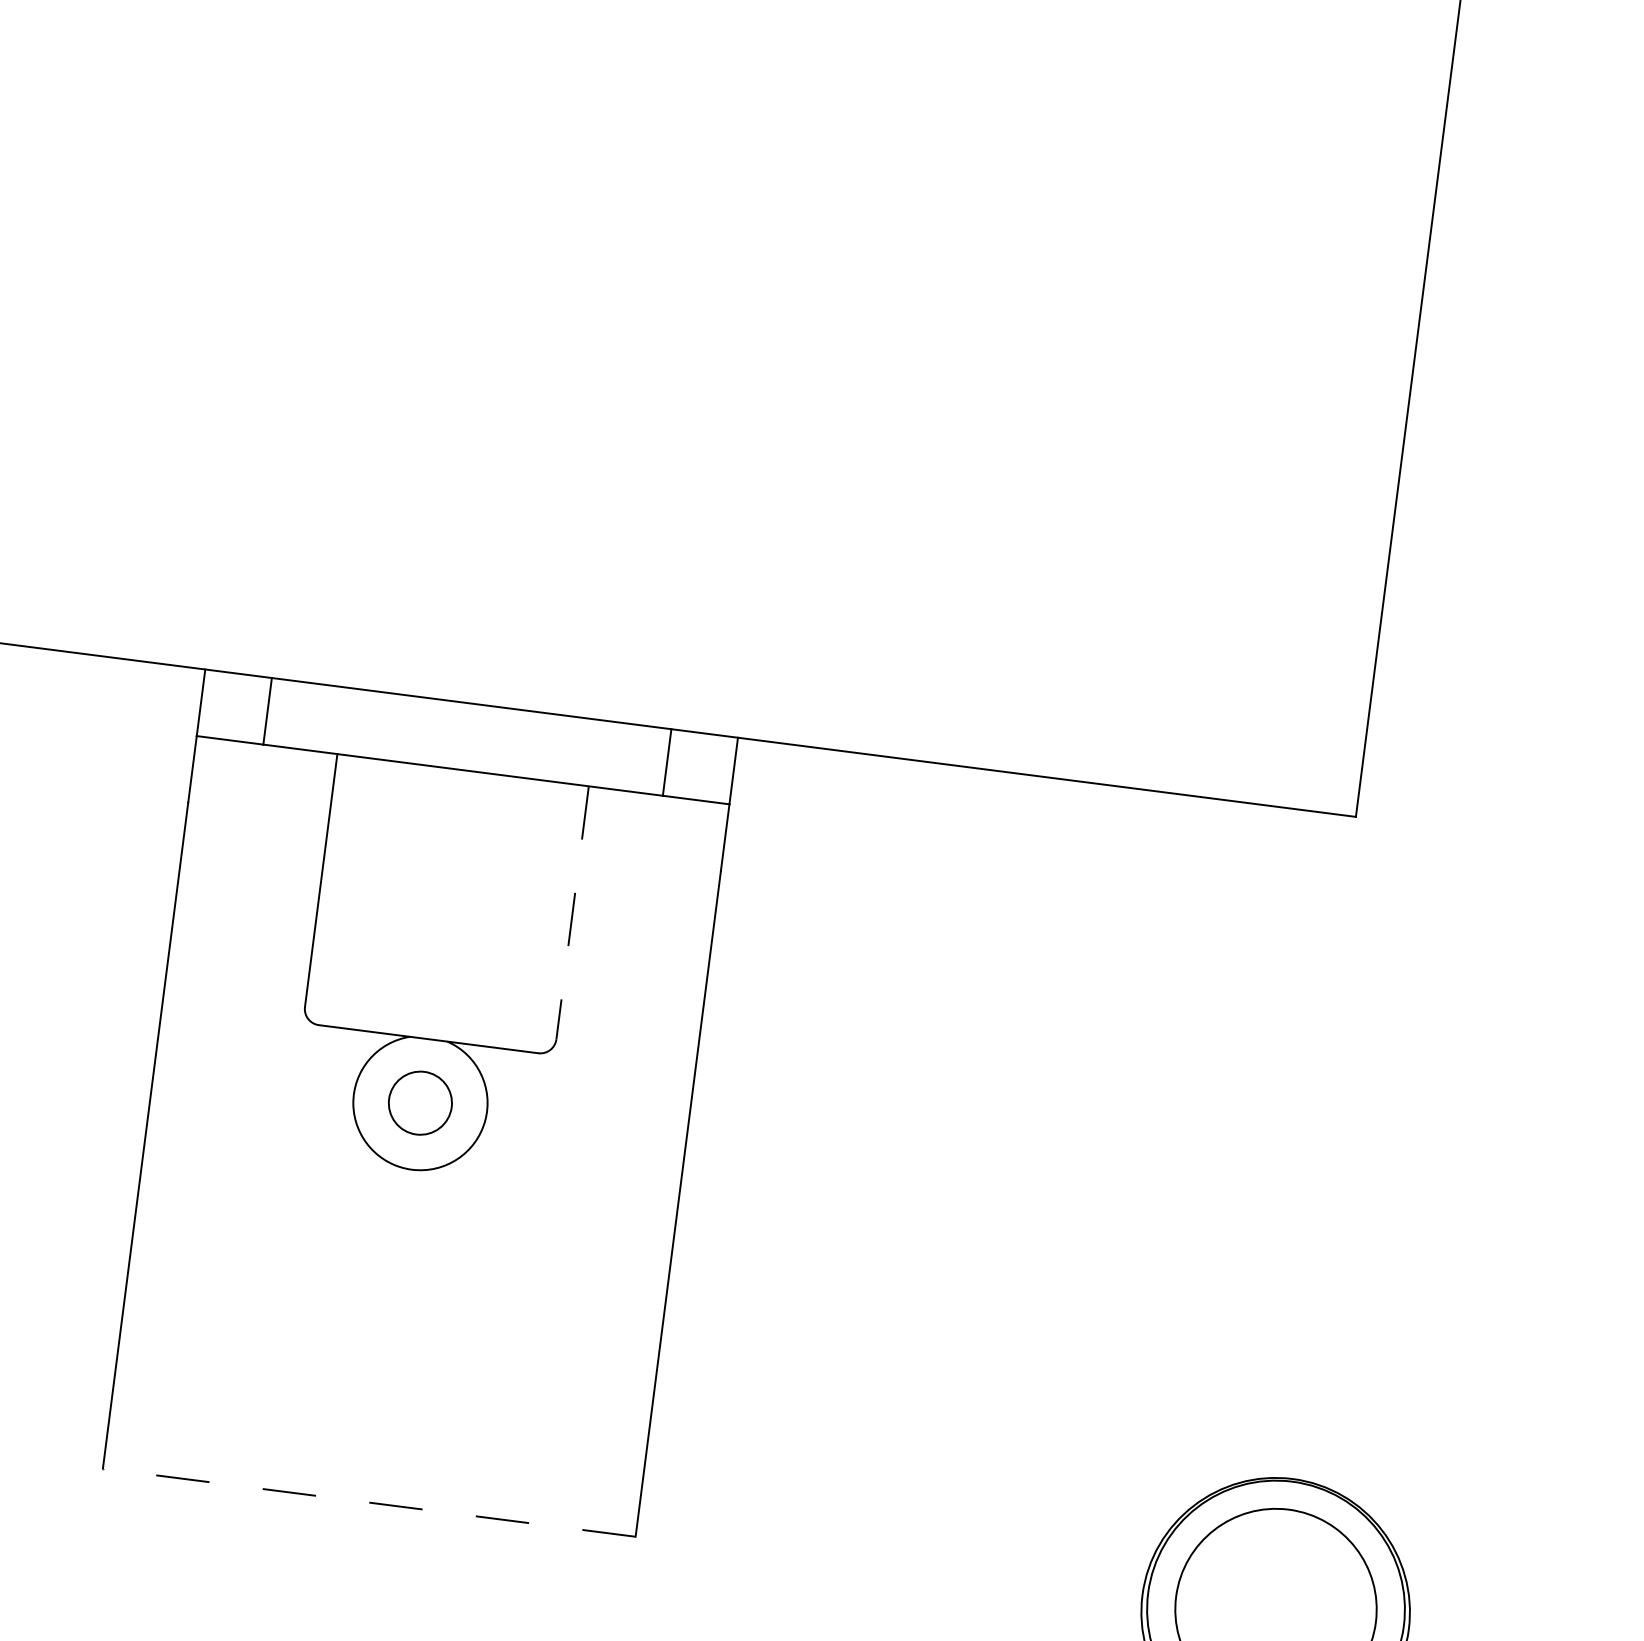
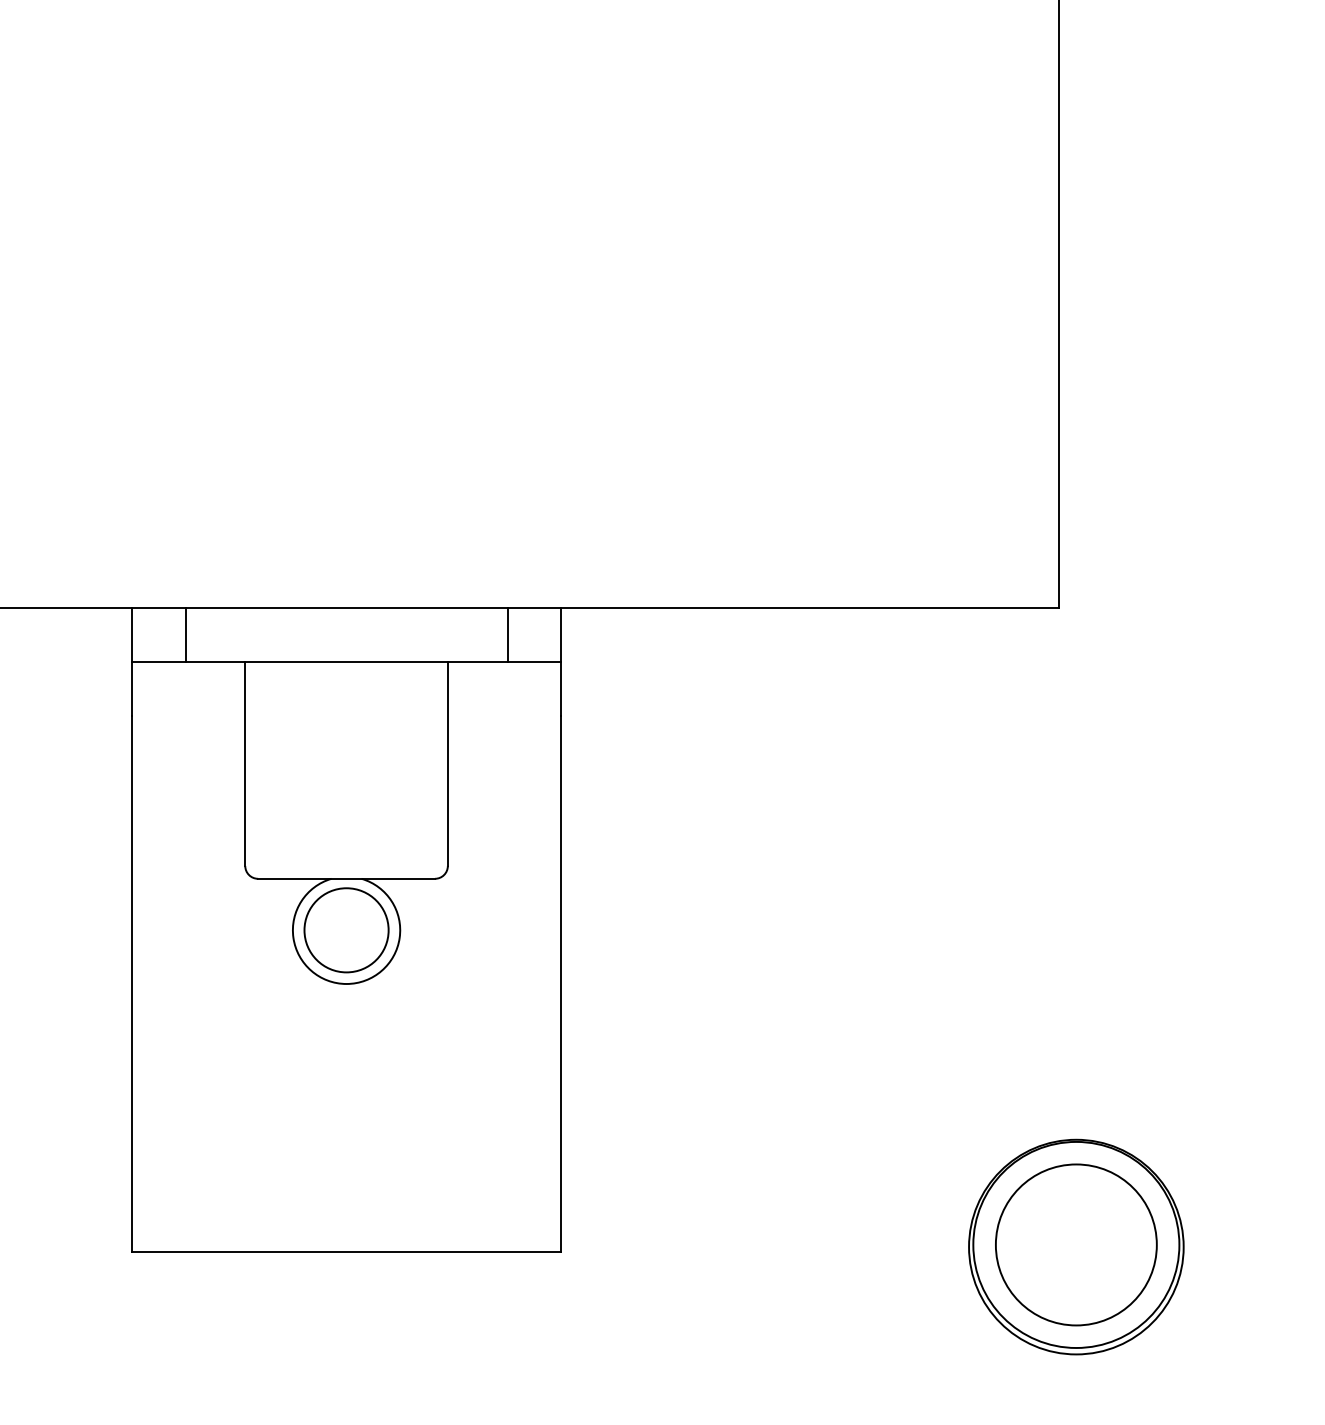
line: (572, 912) -> (447, 763), dashed -> solid
circle: (420, 1103) -> (346, 930), size x1.67
line: (369, 1502) -> (346, 1252), dashed -> solid

